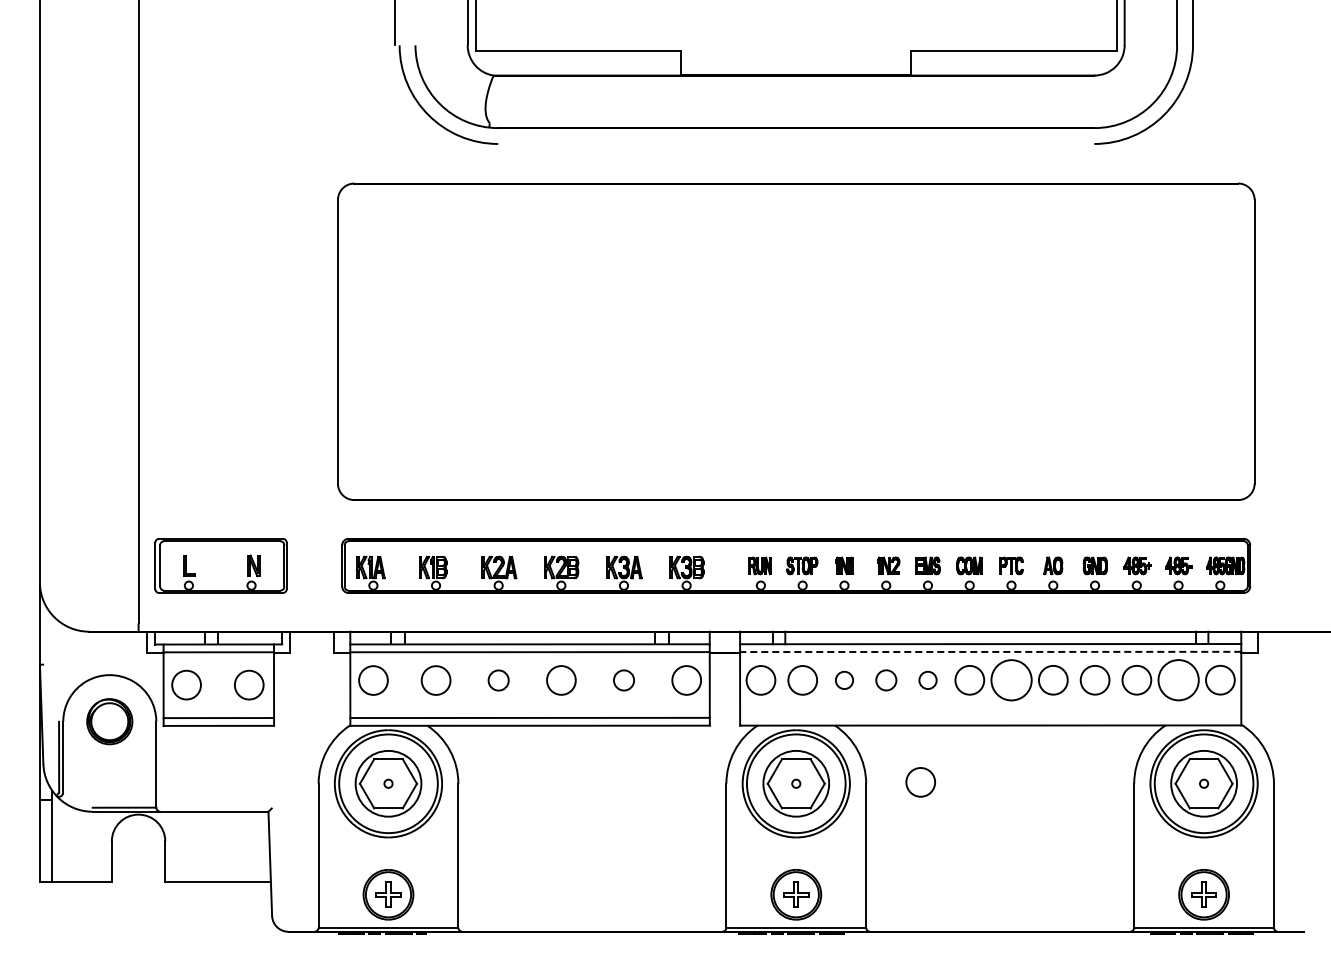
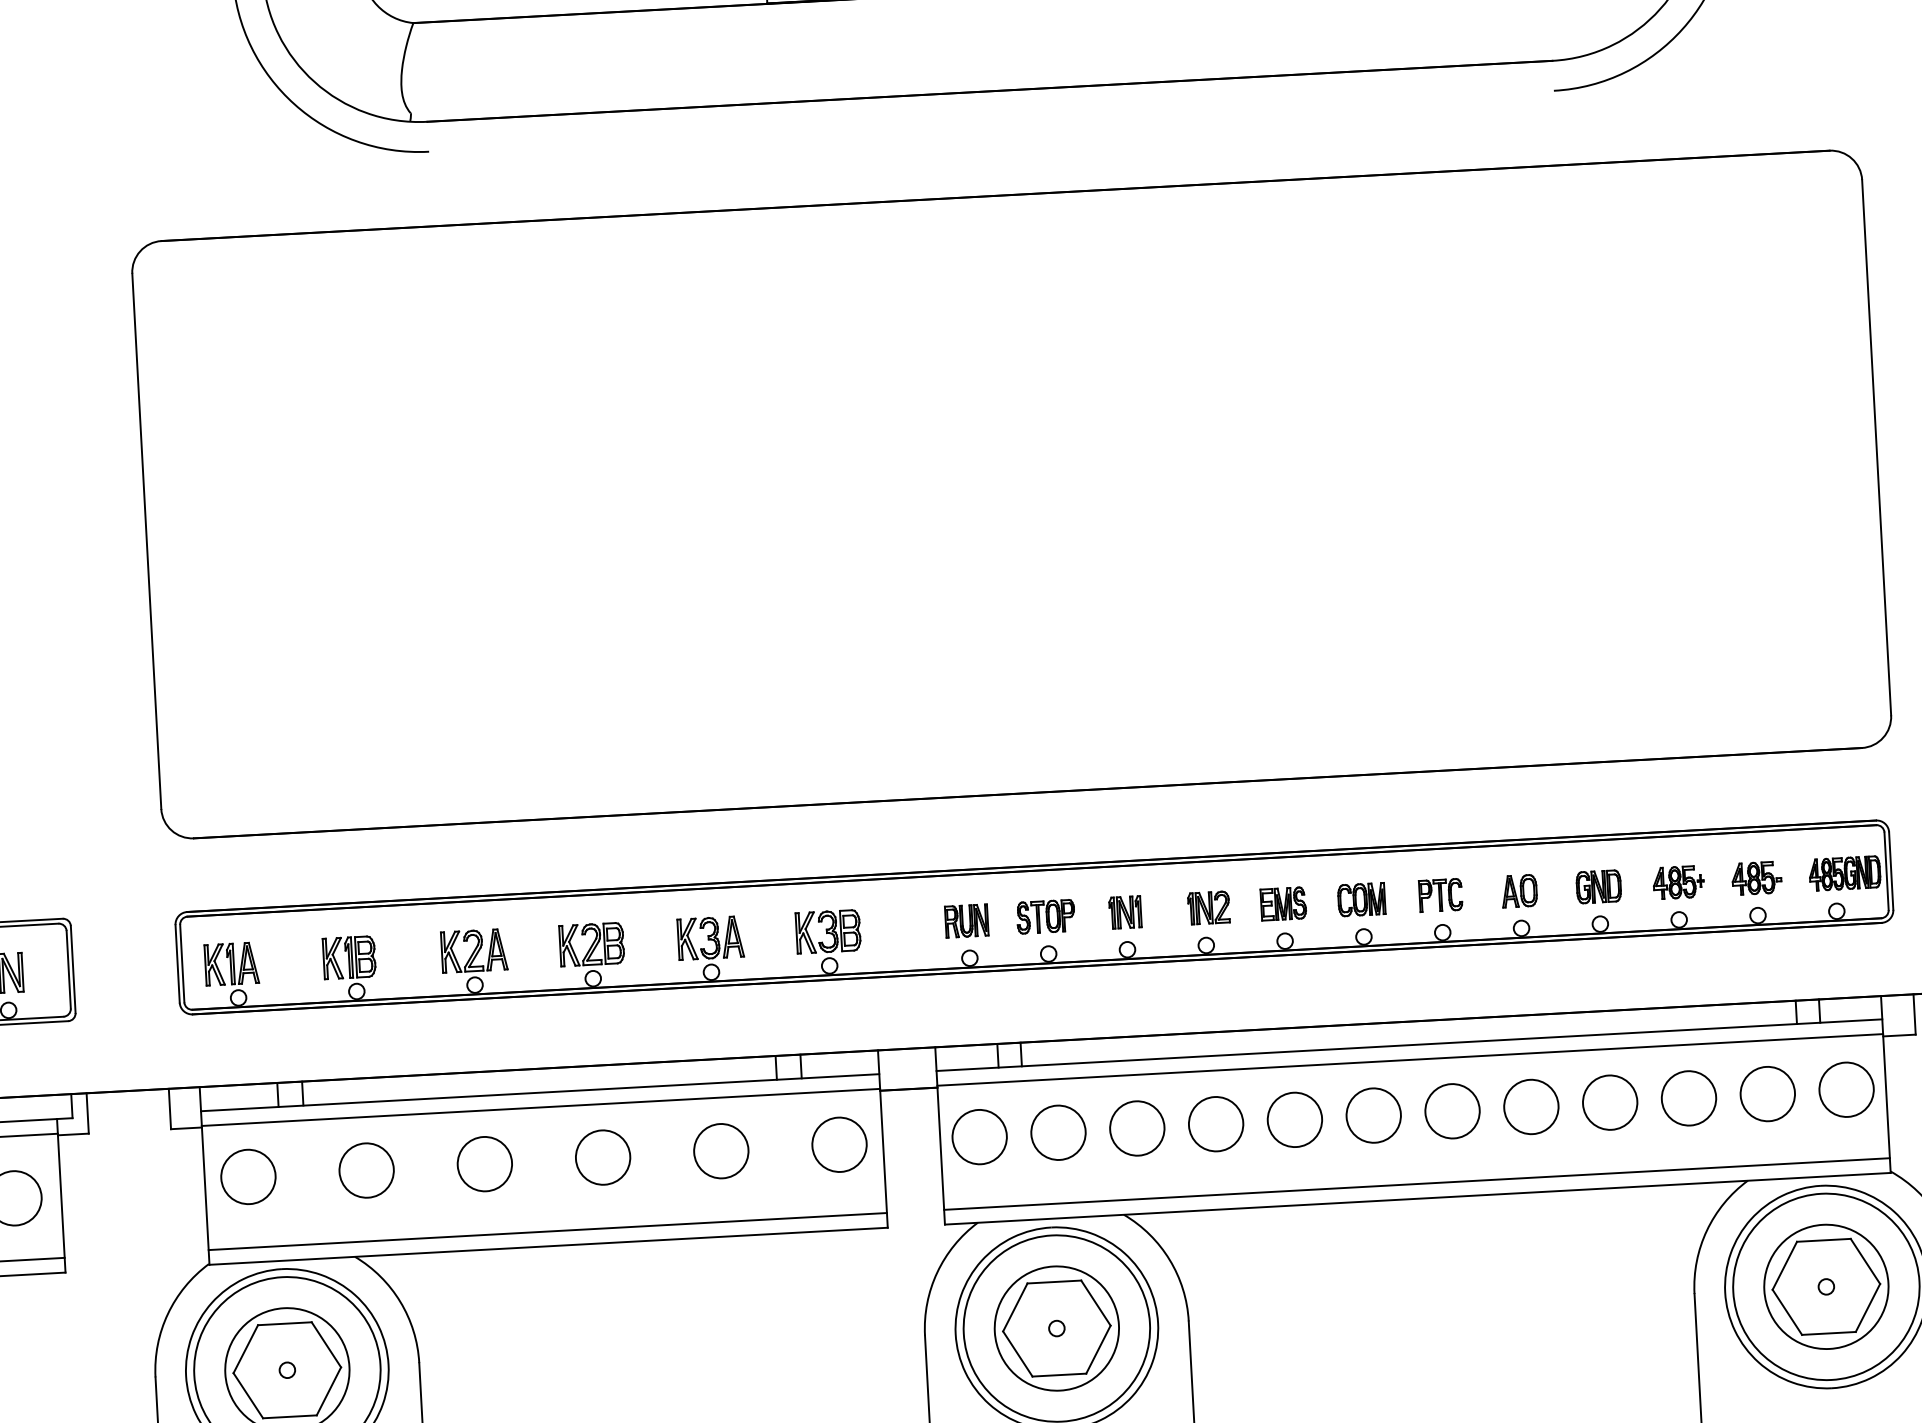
line: (990, 651) -> (1409, 1059), dashed -> solid
circle: (1011, 679) -> (1452, 1109), size x0.71
circle: (1178, 679) -> (1767, 1092), size x0.71
circle: (498, 680) -> (484, 1164), size x1.43
circle: (623, 680) -> (720, 1151), size x1.43
circle: (844, 680) -> (1137, 1128), size x1.67
circle: (886, 680) -> (1216, 1124), size x1.43
circle: (927, 680) -> (1293, 1120), size x1.67
line: (990, 717) -> (1416, 1183), added
circle: (920, 782) -> (1291, 1313), removed

